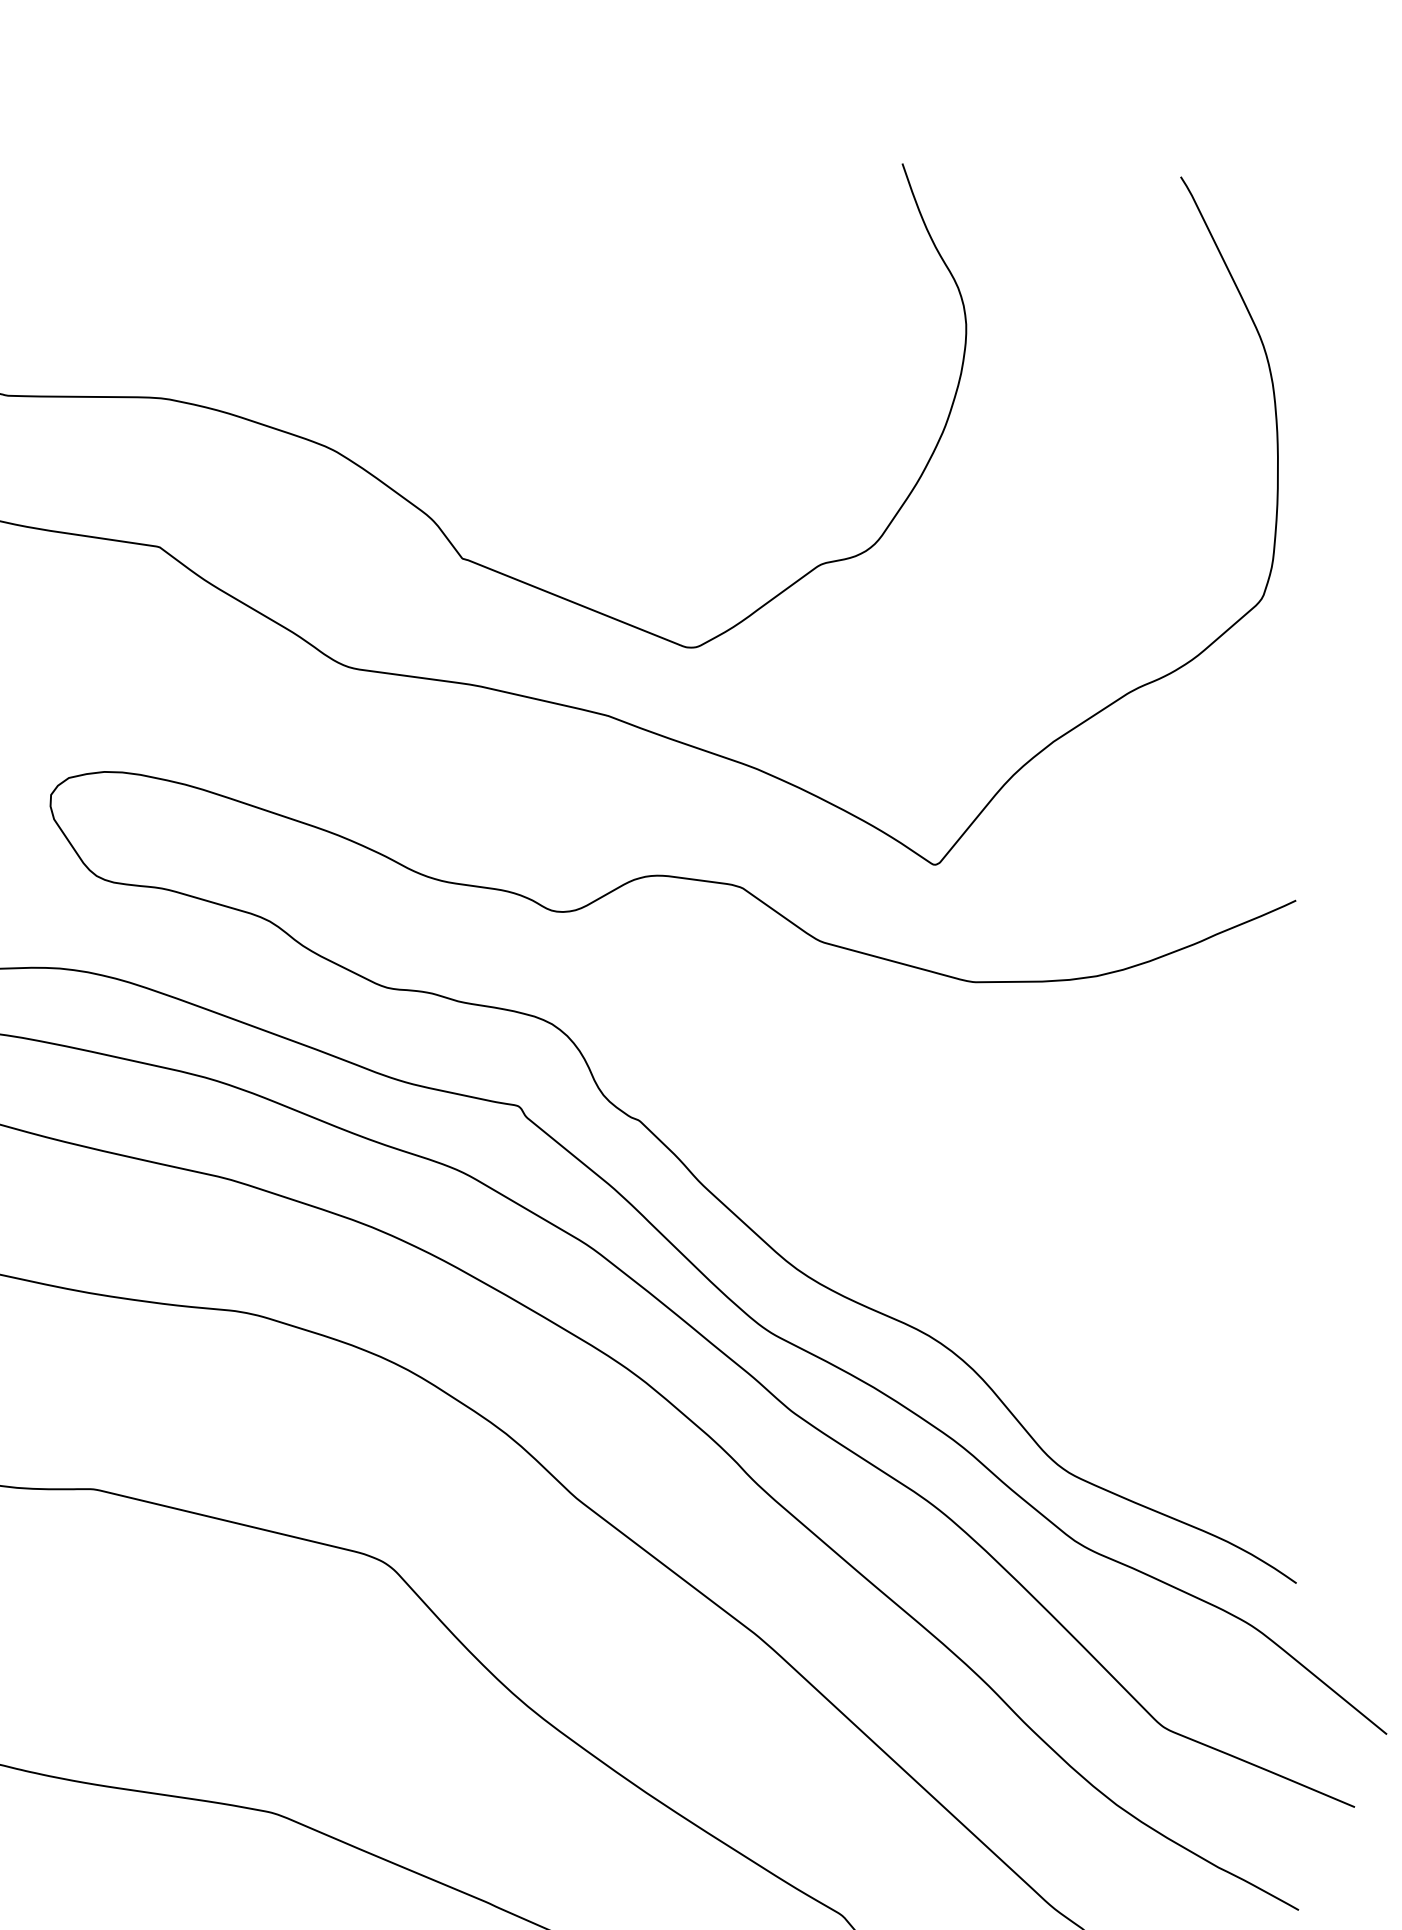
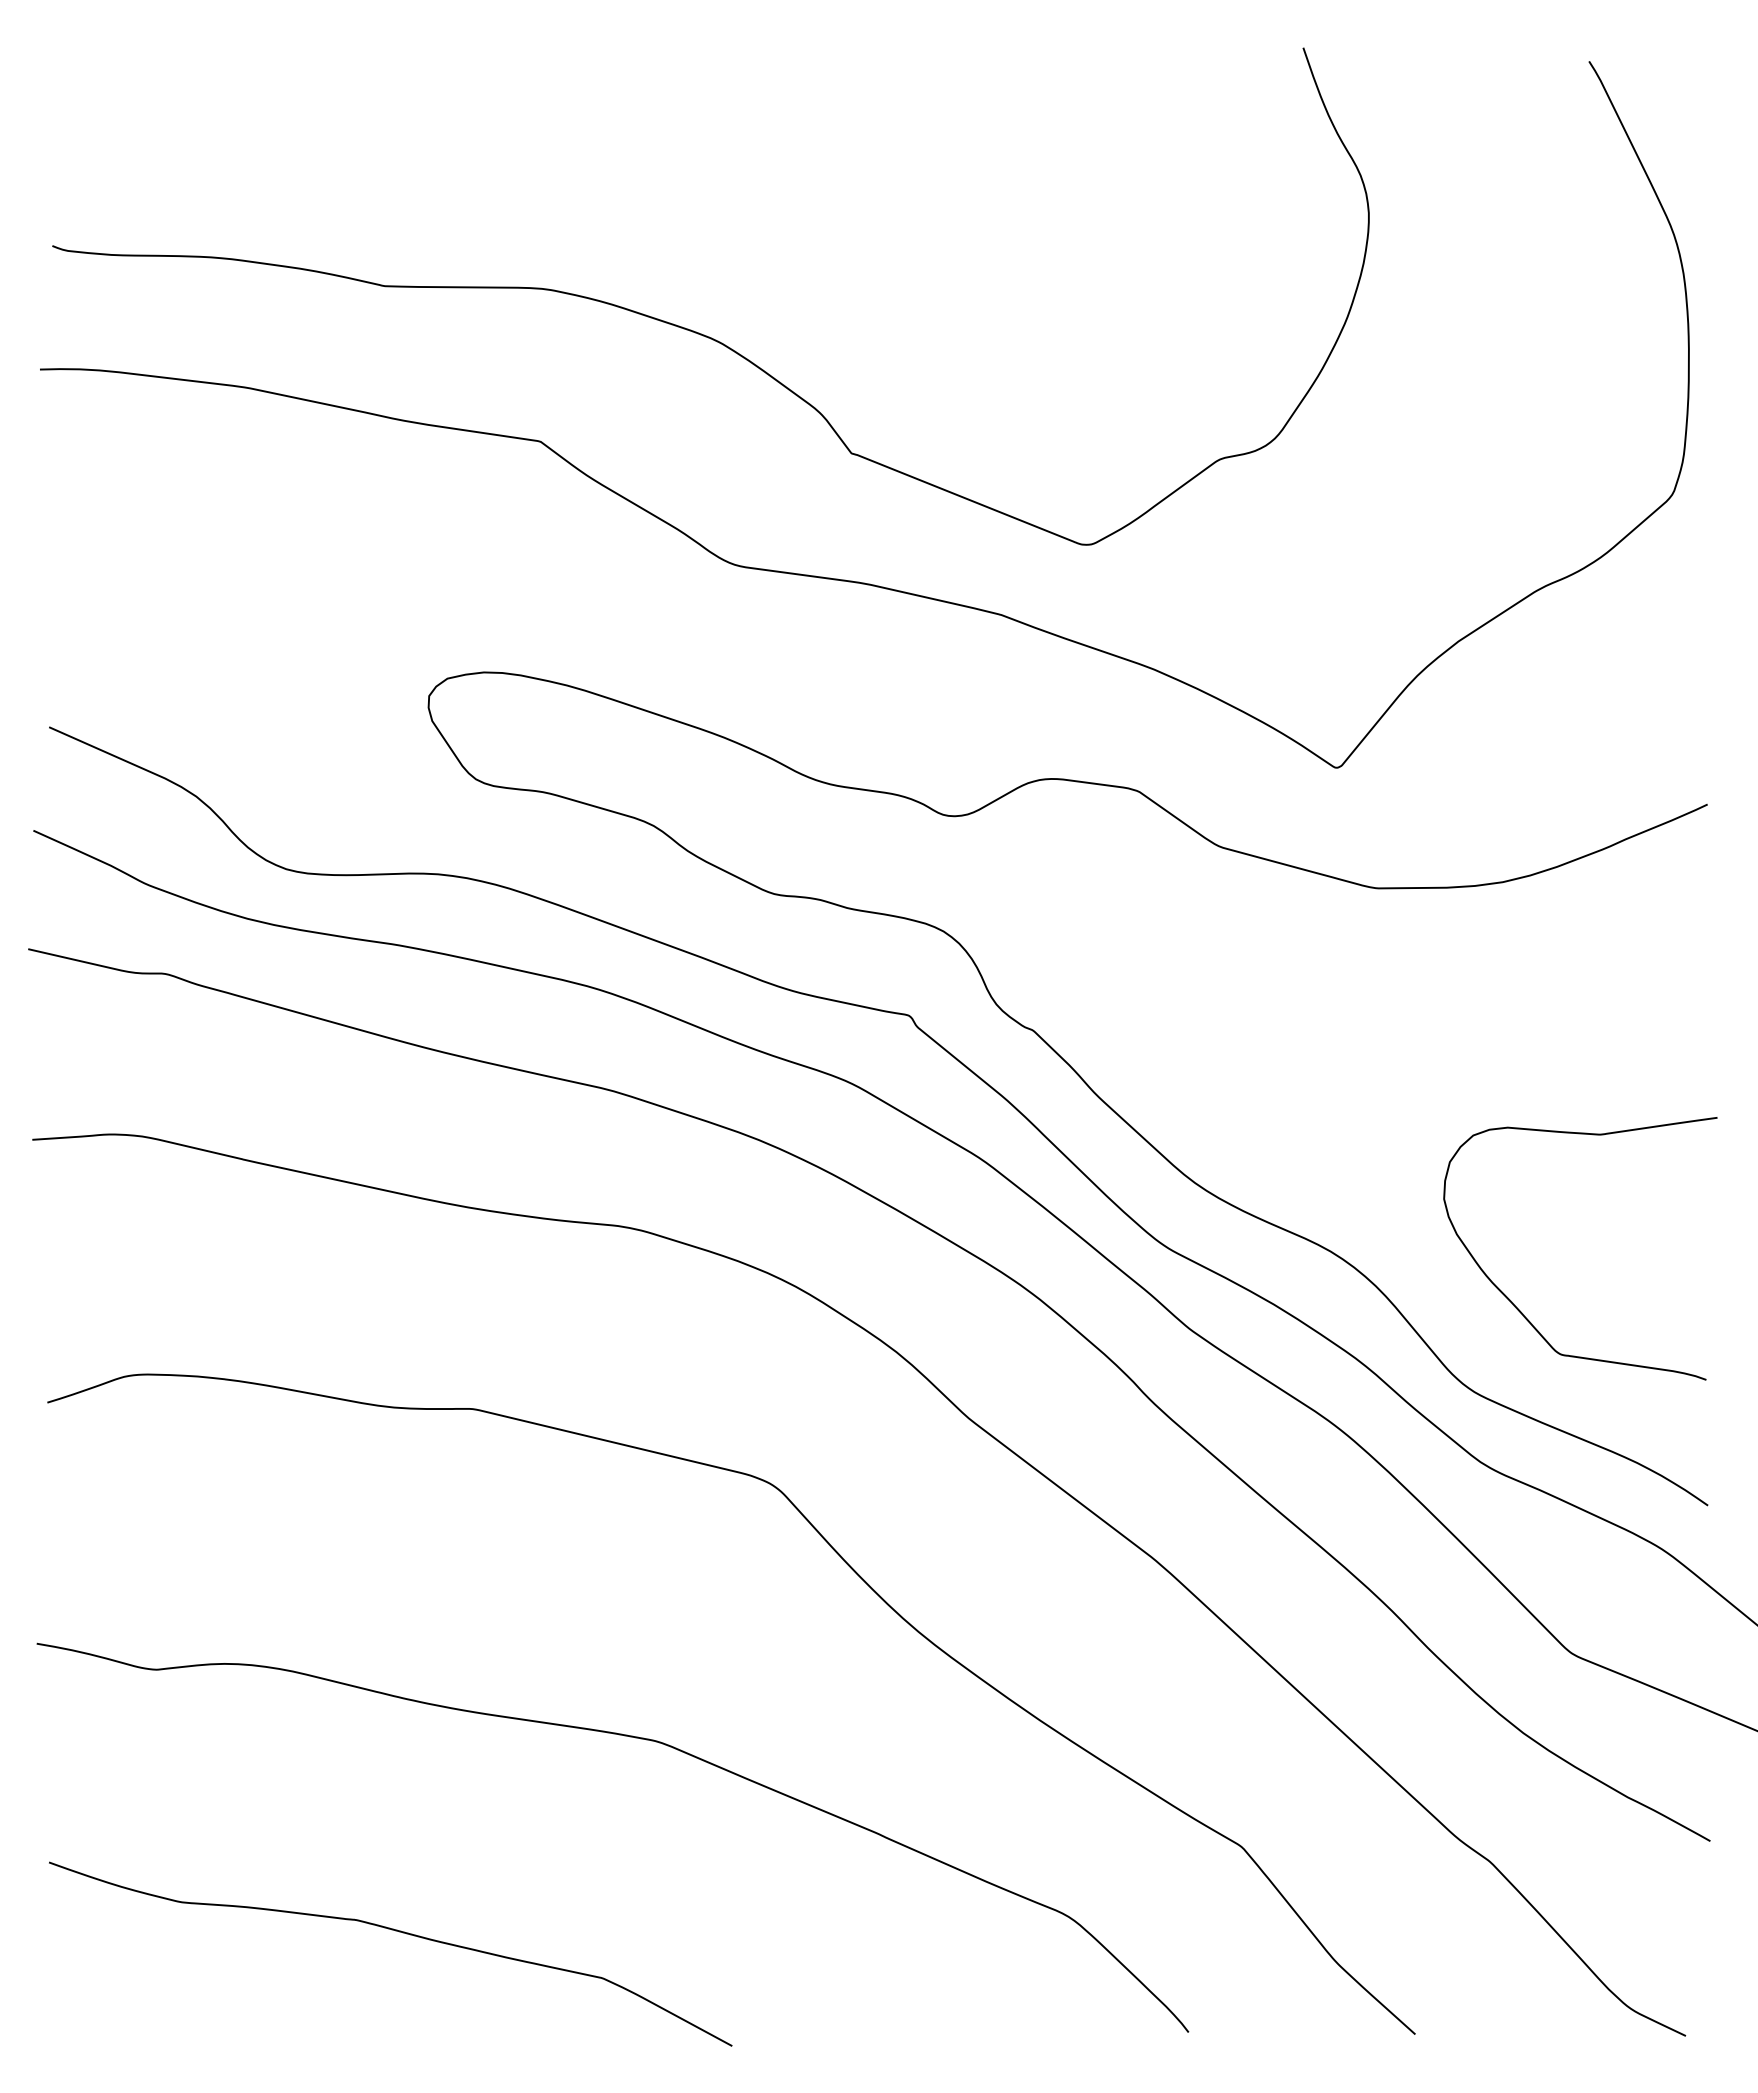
curve: (1106, 1384) -> (1512, 1301), added

